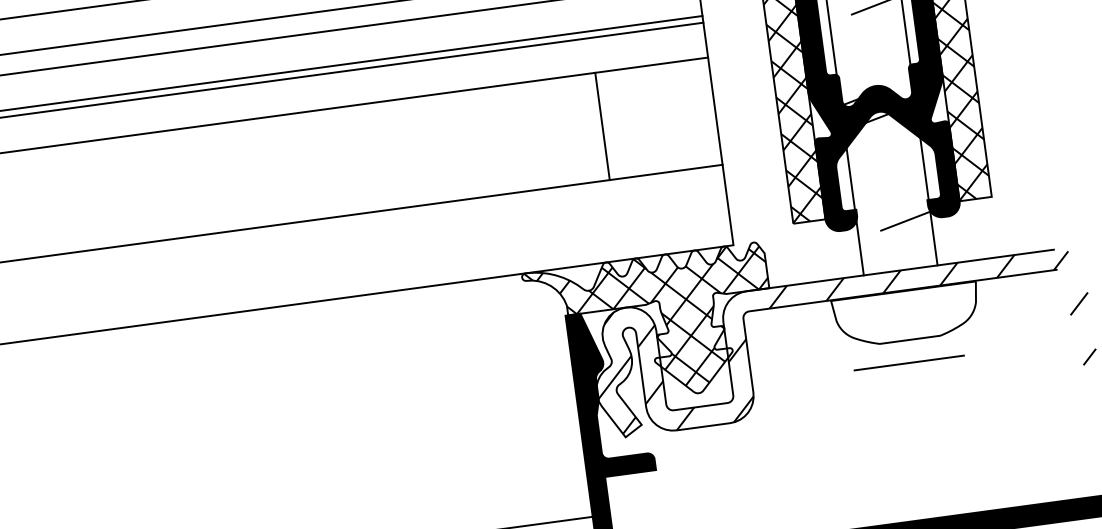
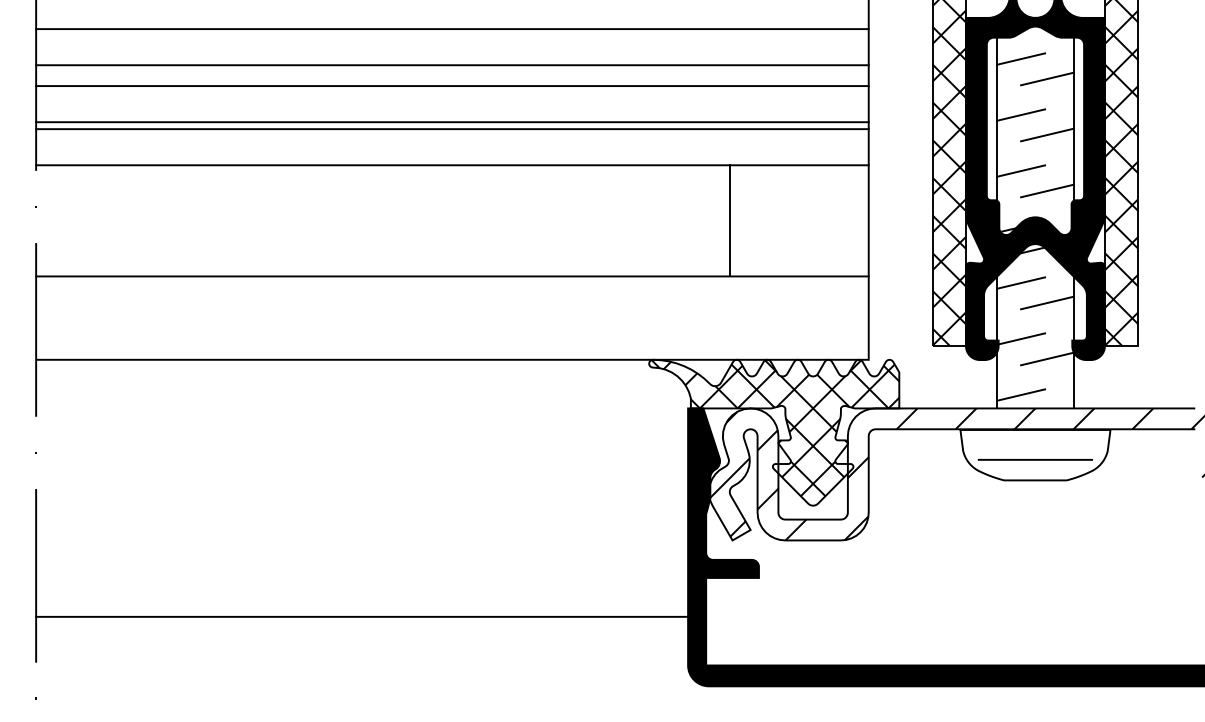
line: (856, 42) -> (1021, 170), added
line: (883, 58) -> (1047, 190), added
line: (602, 126) -> (729, 220), moved
line: (870, 150) -> (1021, 282), added
line: (898, 166) -> (1047, 302), added
line: (878, 204) -> (1021, 338), added
line: (885, 258) -> (1021, 394), added
line: (908, 362) -> (1034, 459), moved

